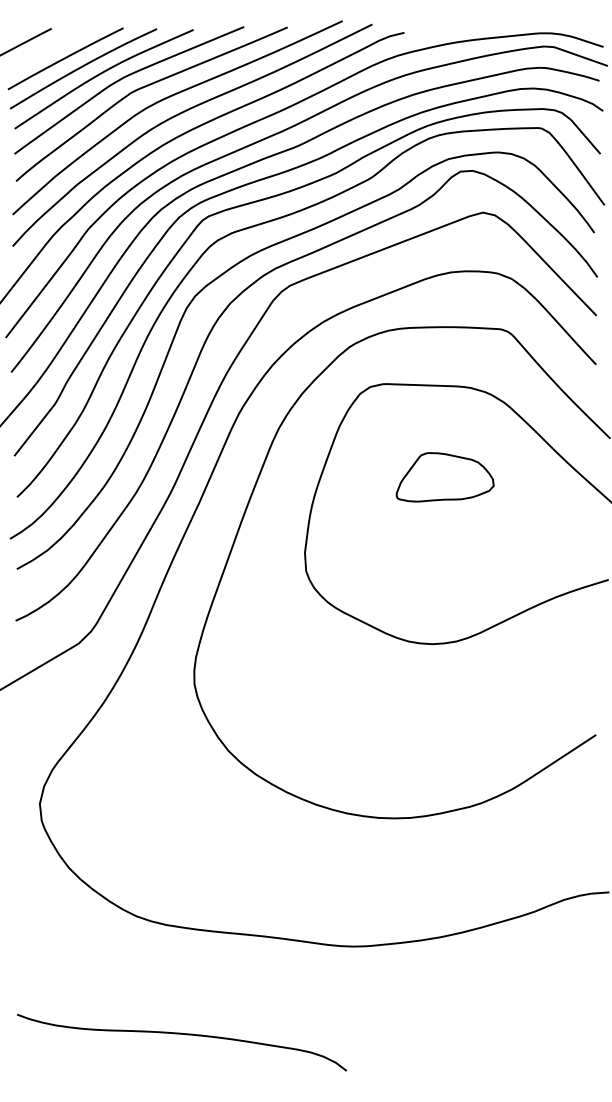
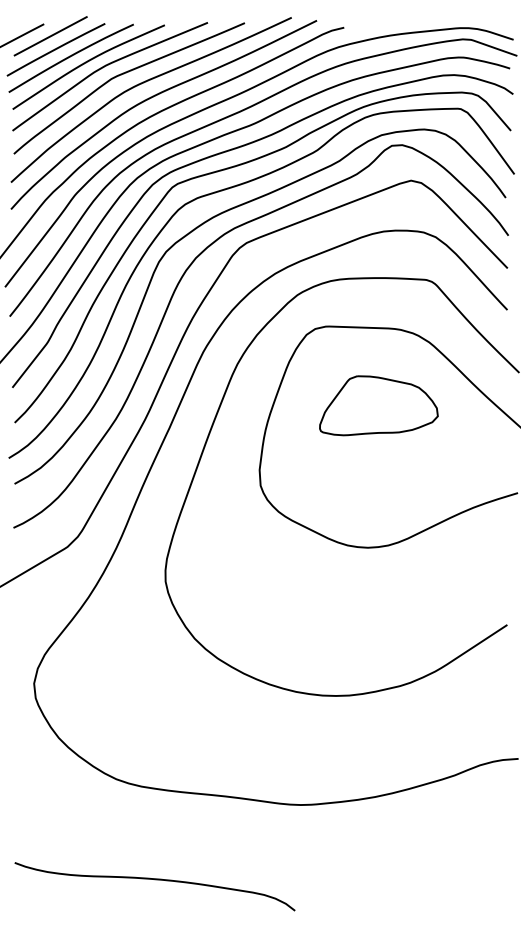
line: (59, 43) -> (50, 36), added
part: (444, 476) -> (378, 405), size x1.43

